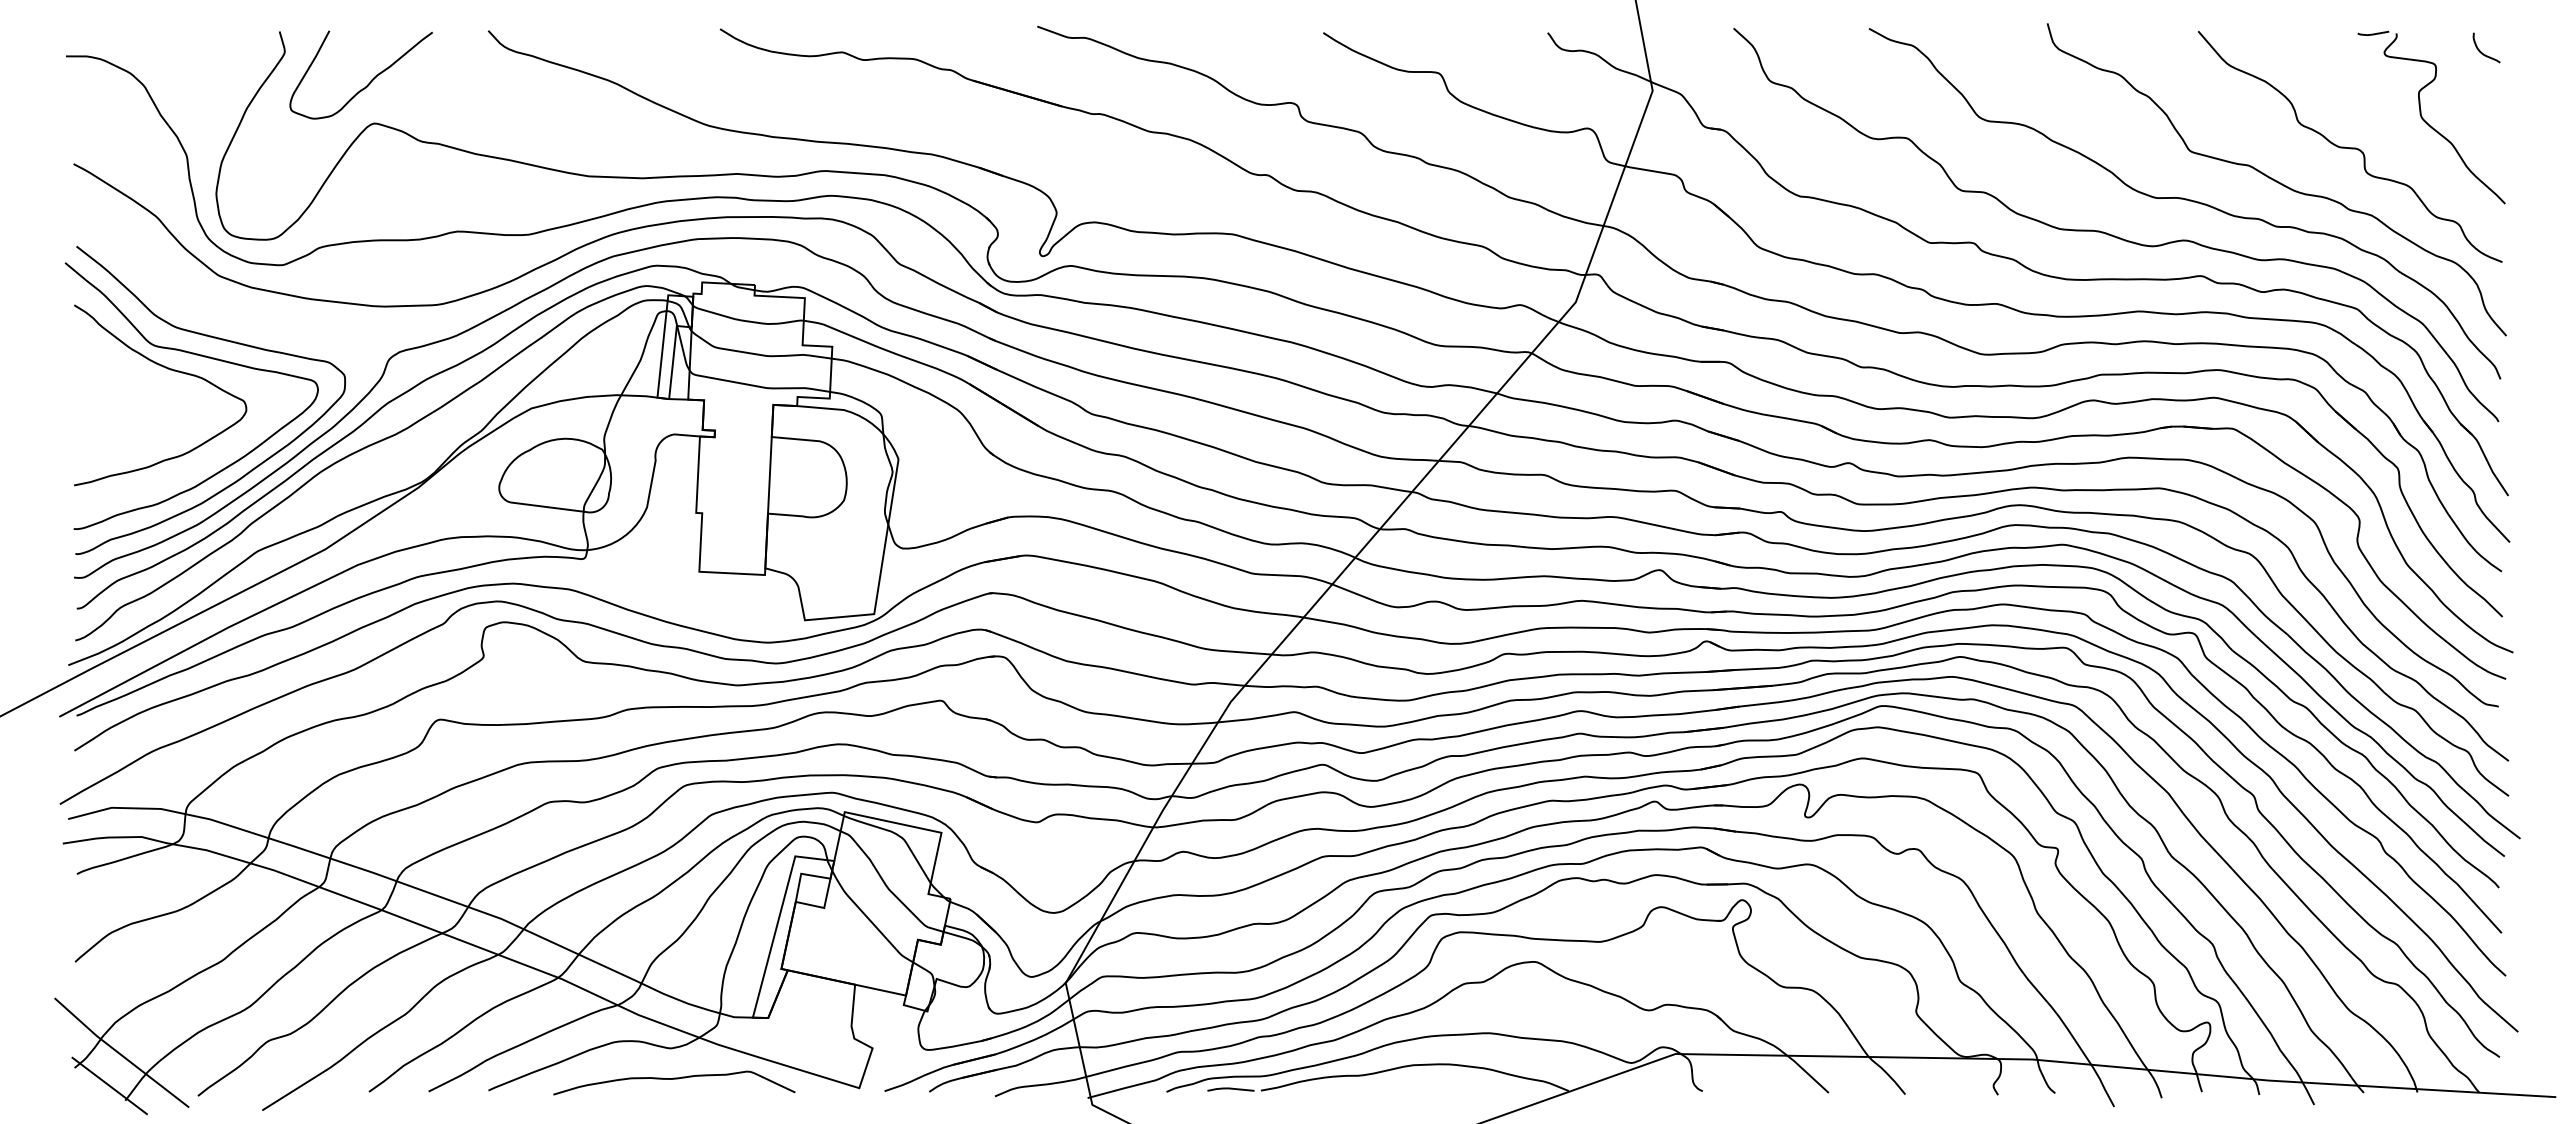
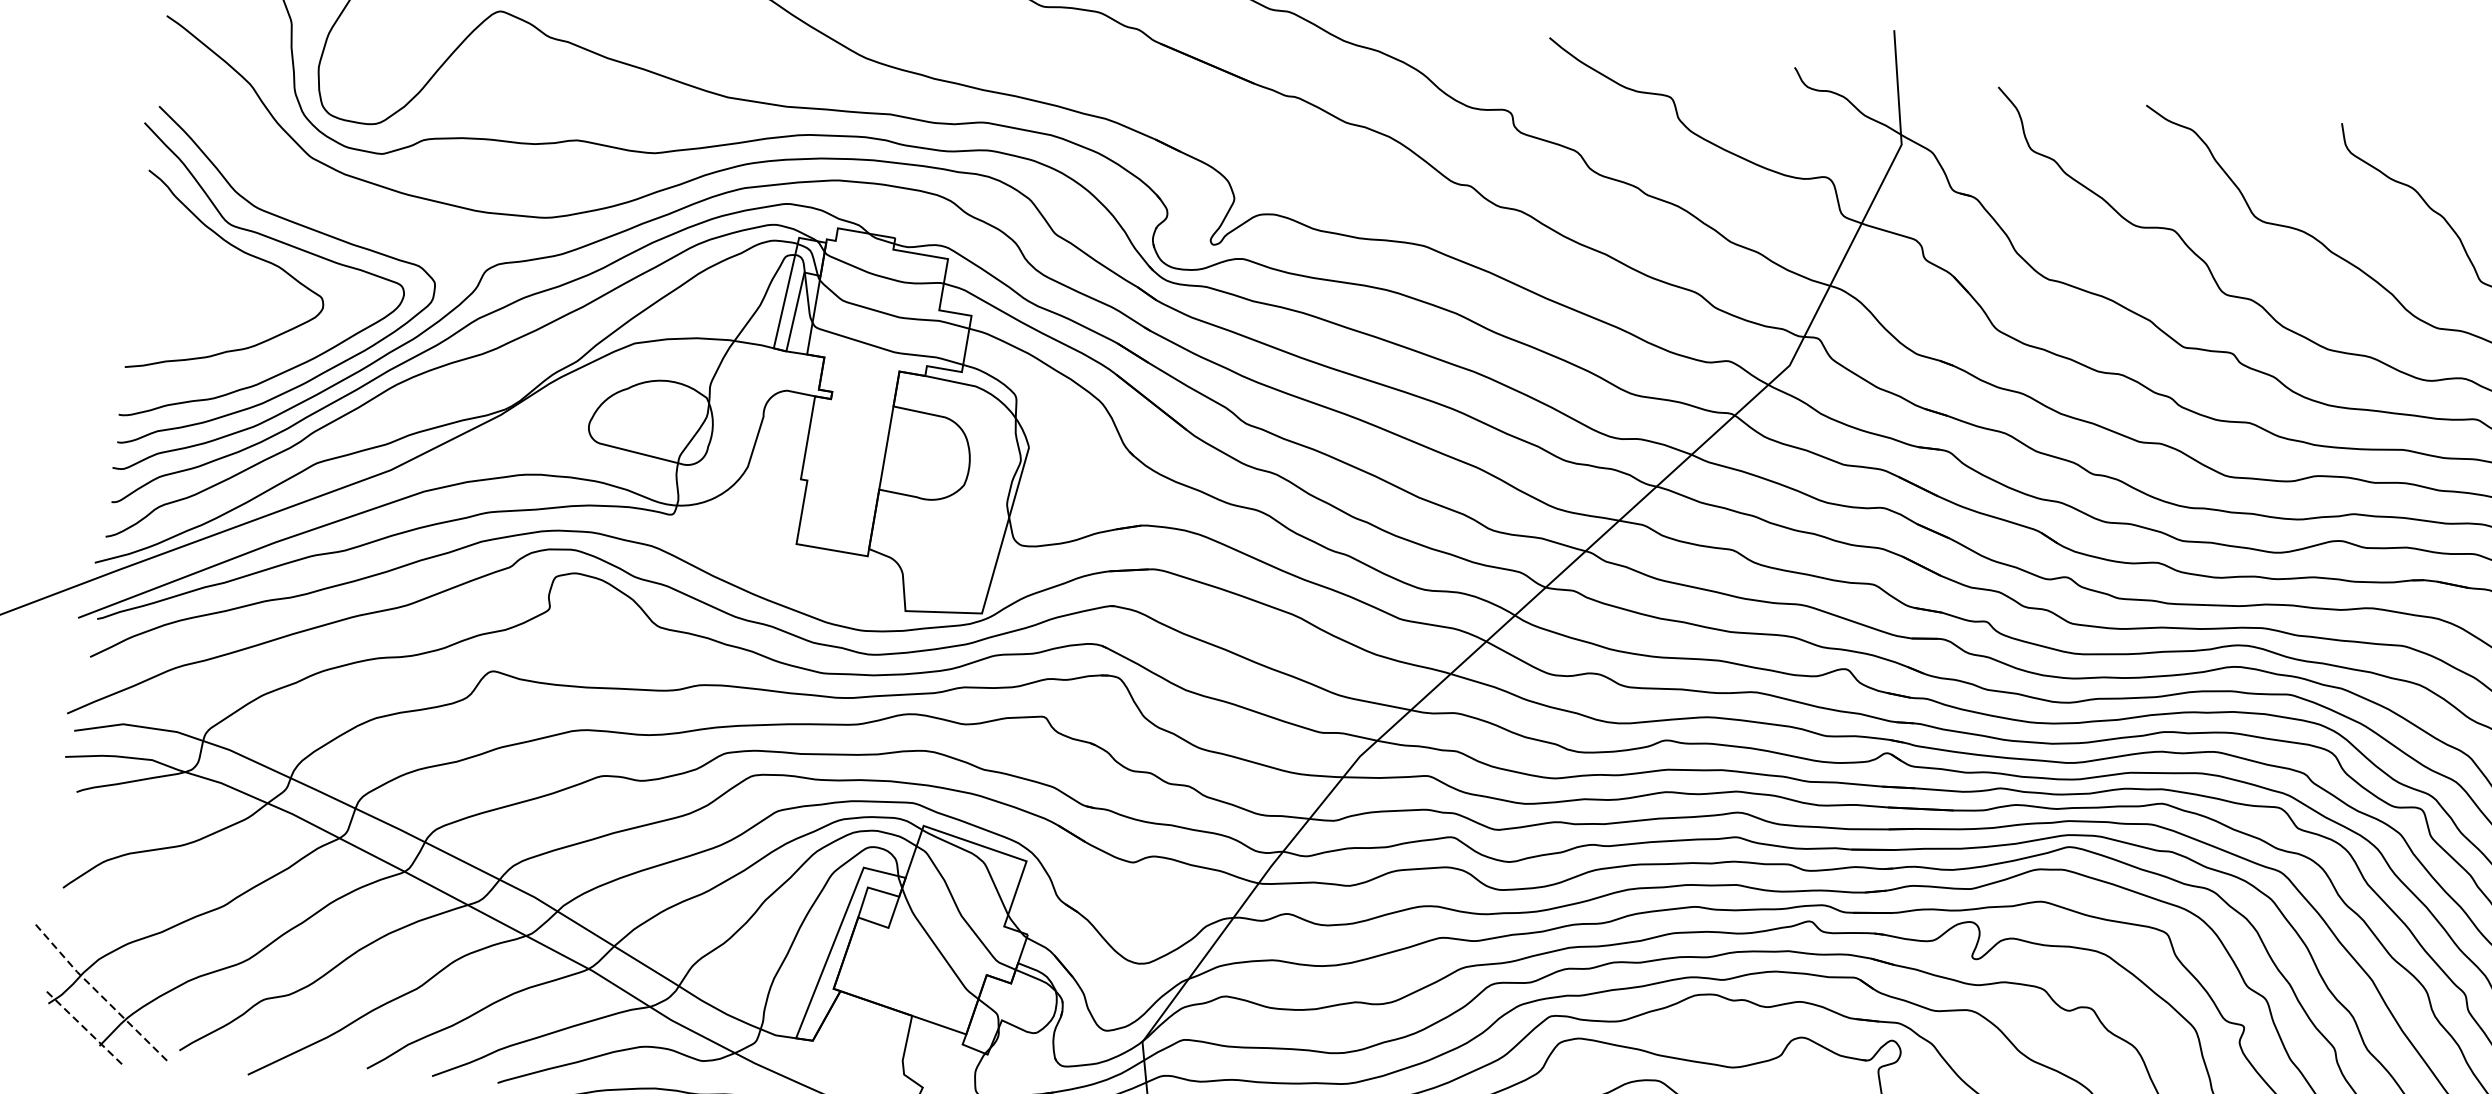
line: (120, 1054) -> (100, 994), solid -> dashed
line: (109, 1085) -> (84, 1027), solid -> dashed

